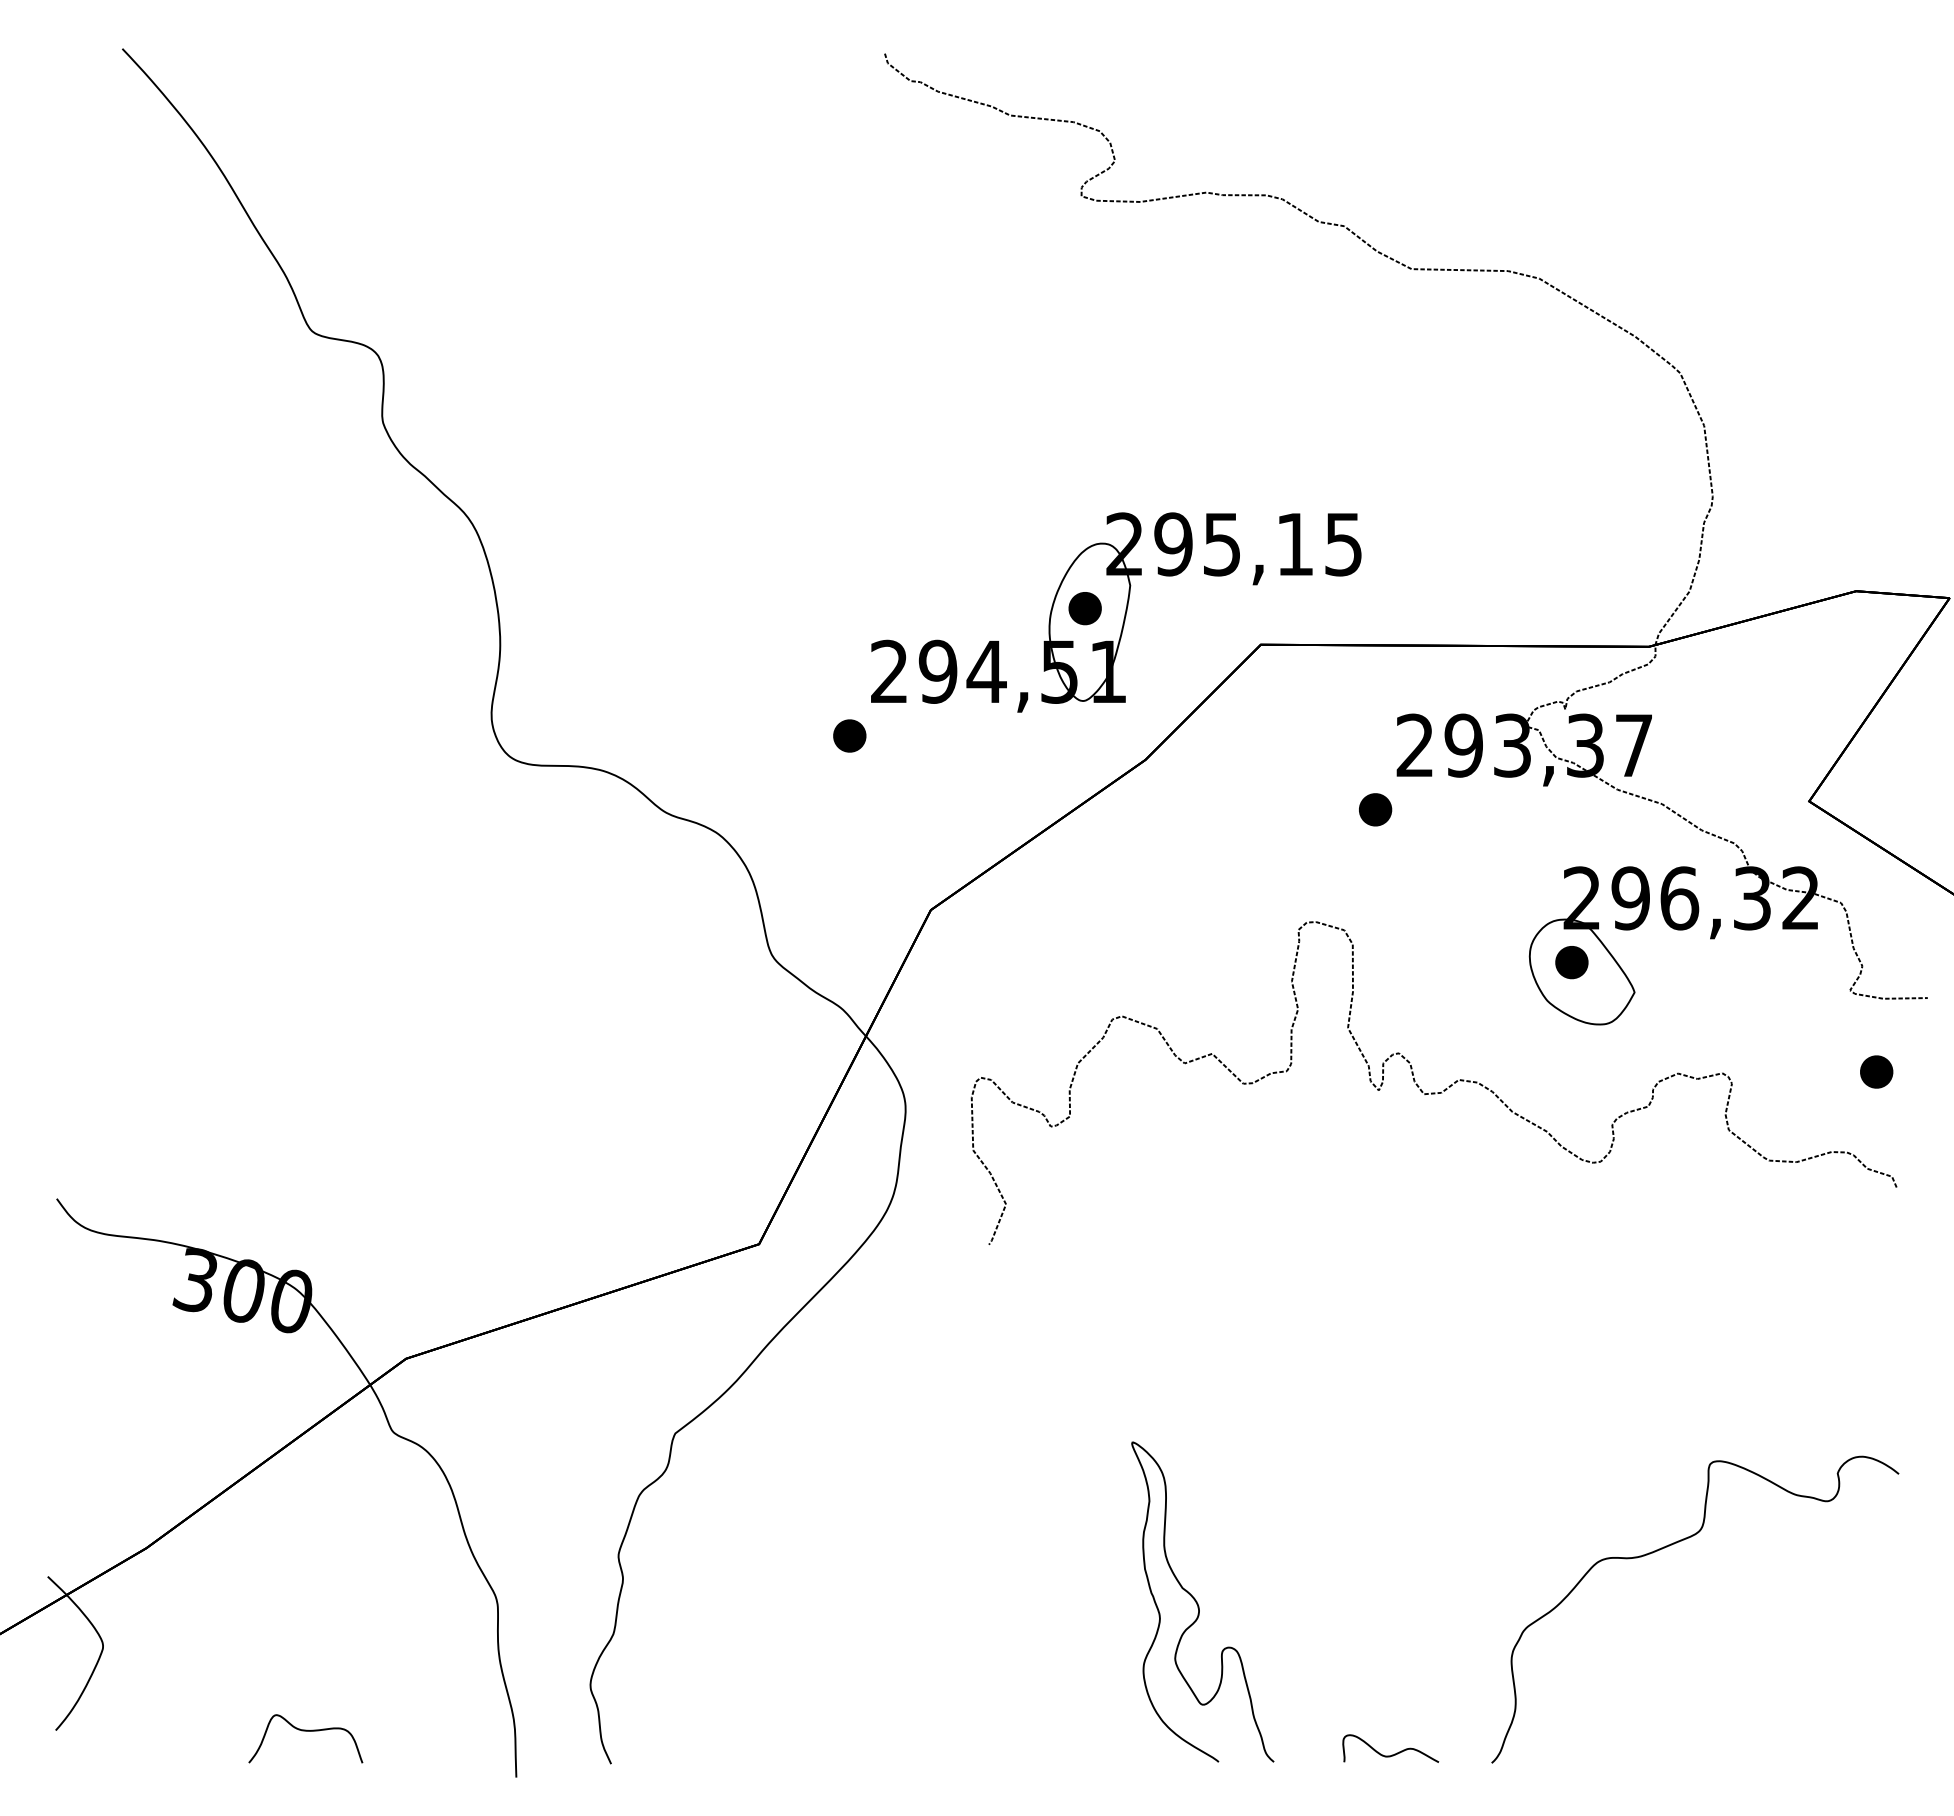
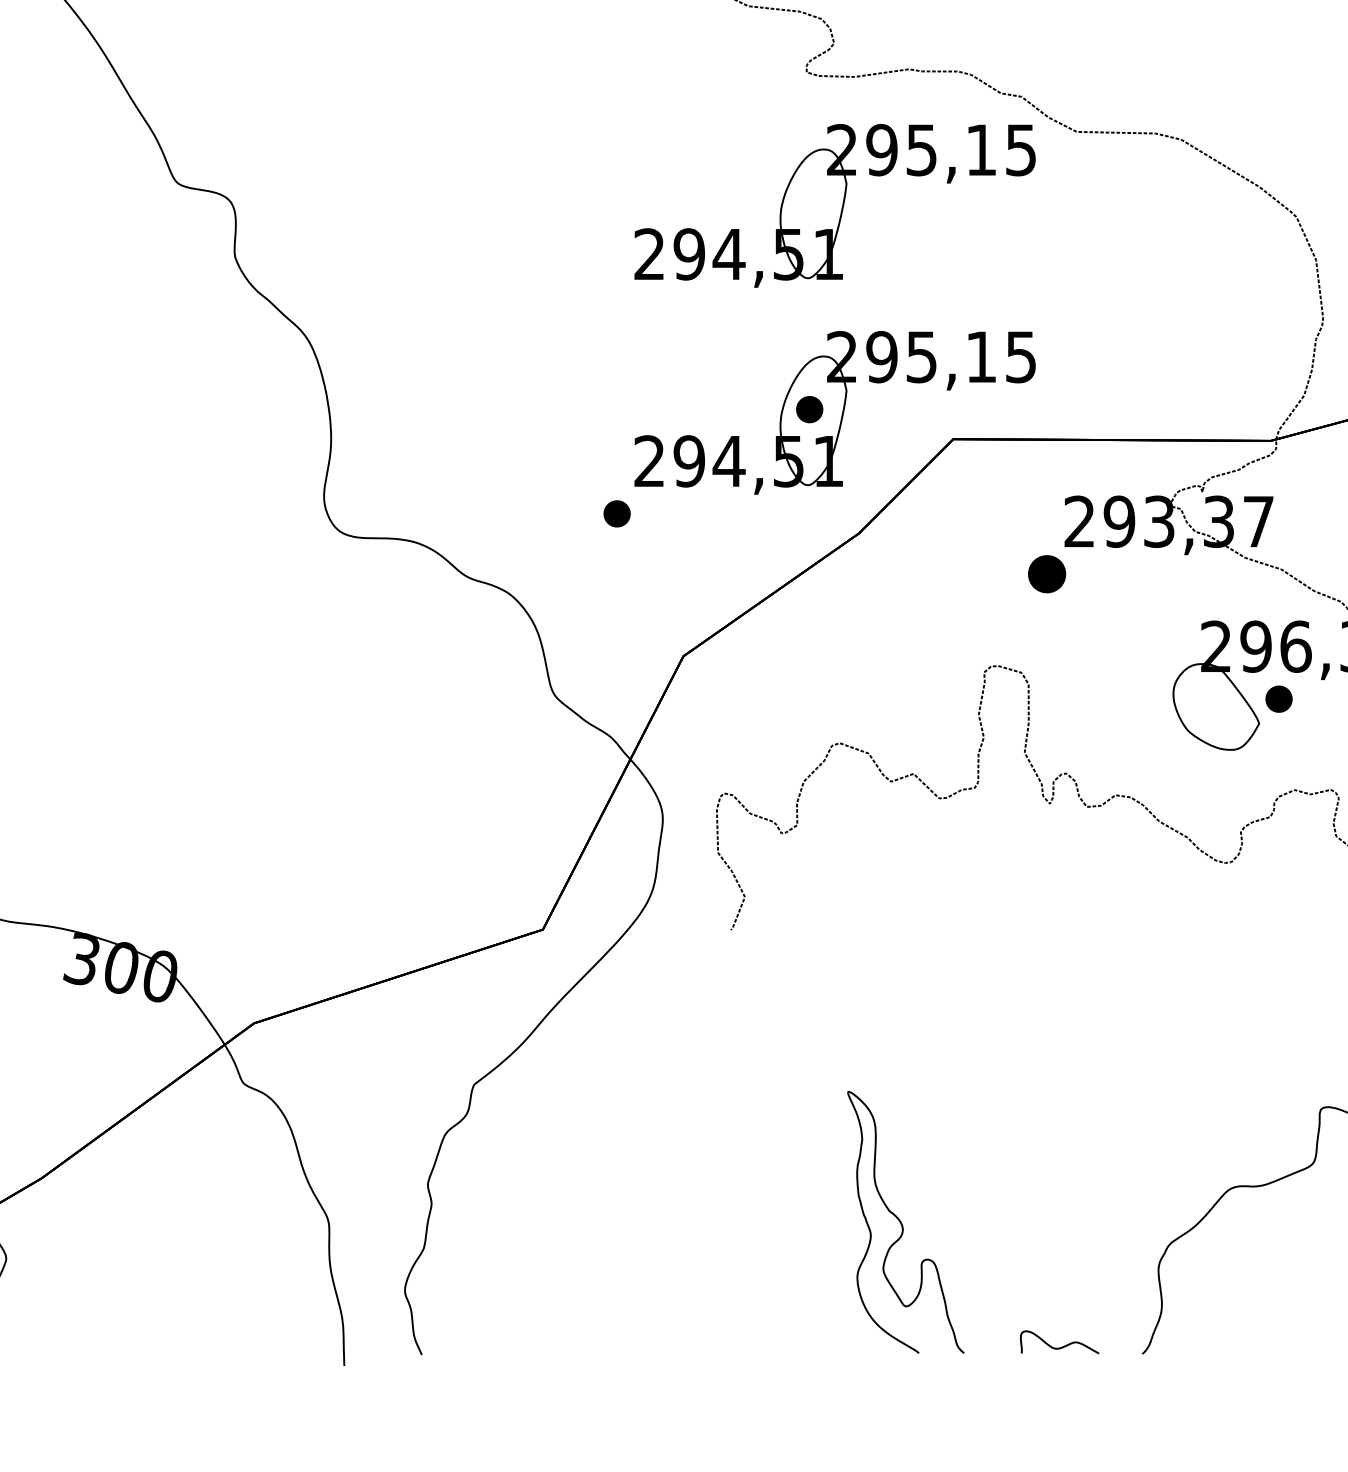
part: (1116, 359) -> (835, 205), added
part: (1375, 809) -> (1047, 573), size x1.4
part: (1571, 962) -> (1278, 699), moved
curve: (305, 1731) -> (171, 1328), removed

